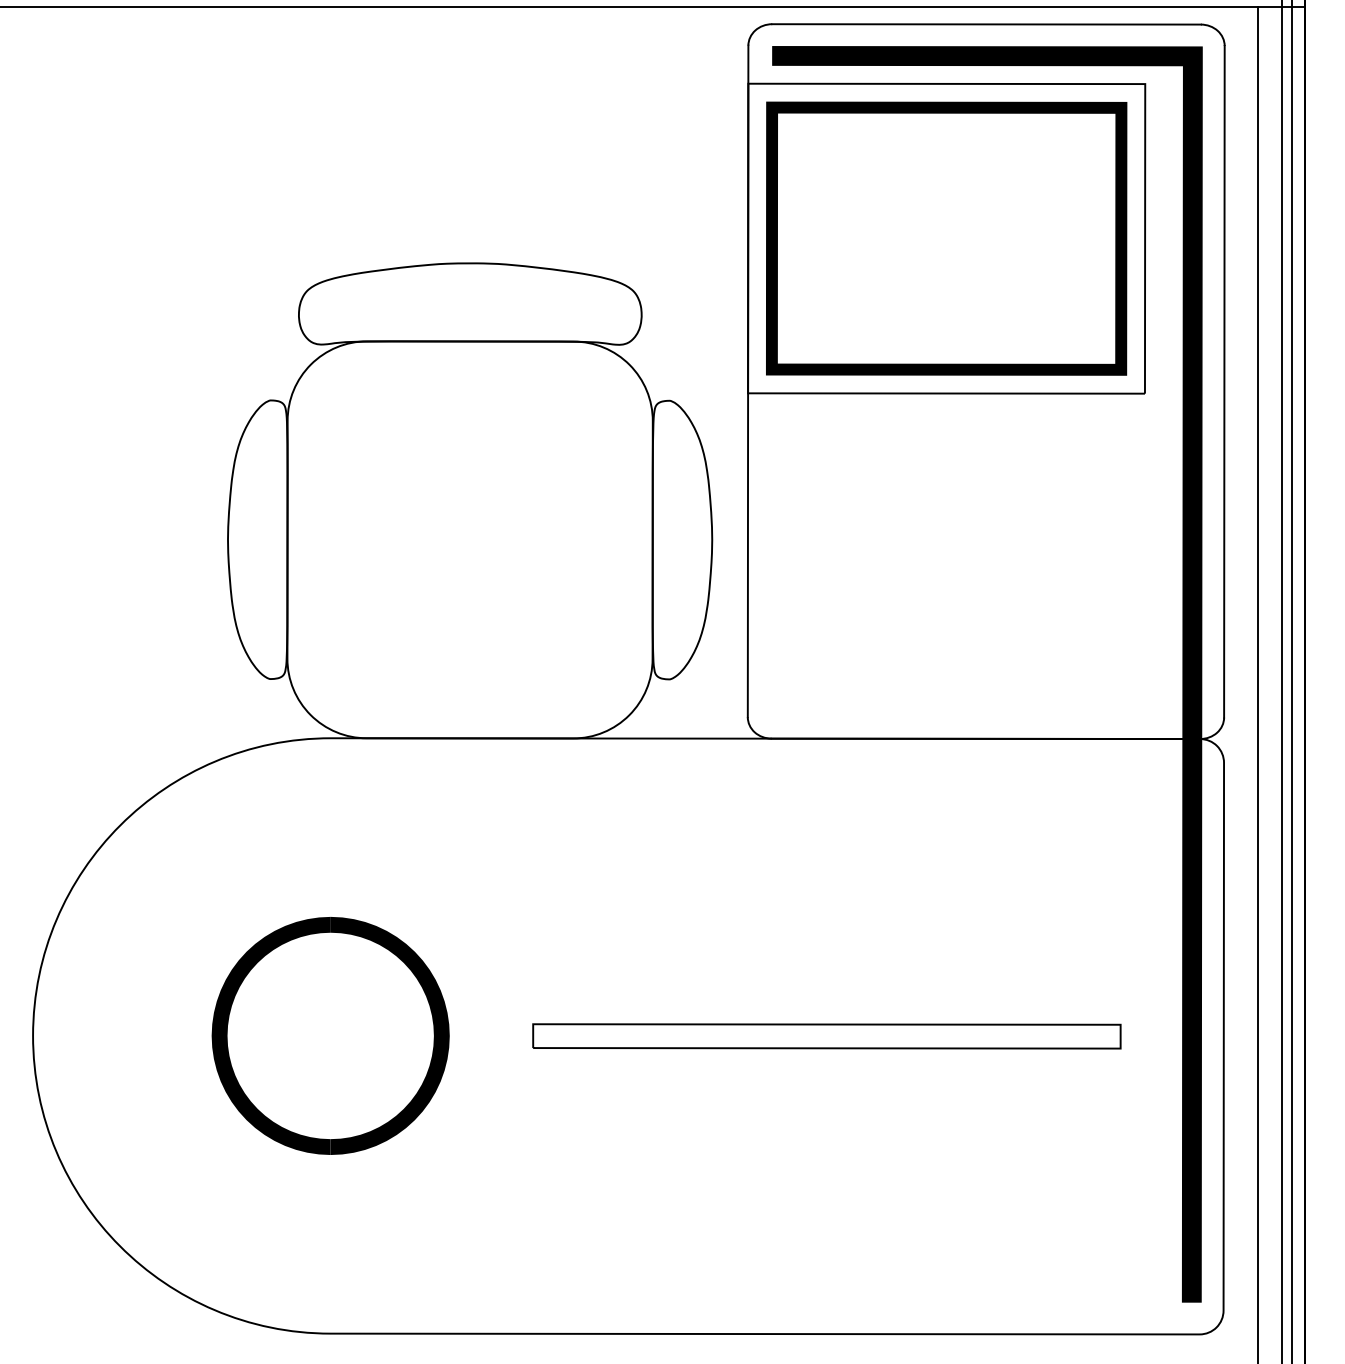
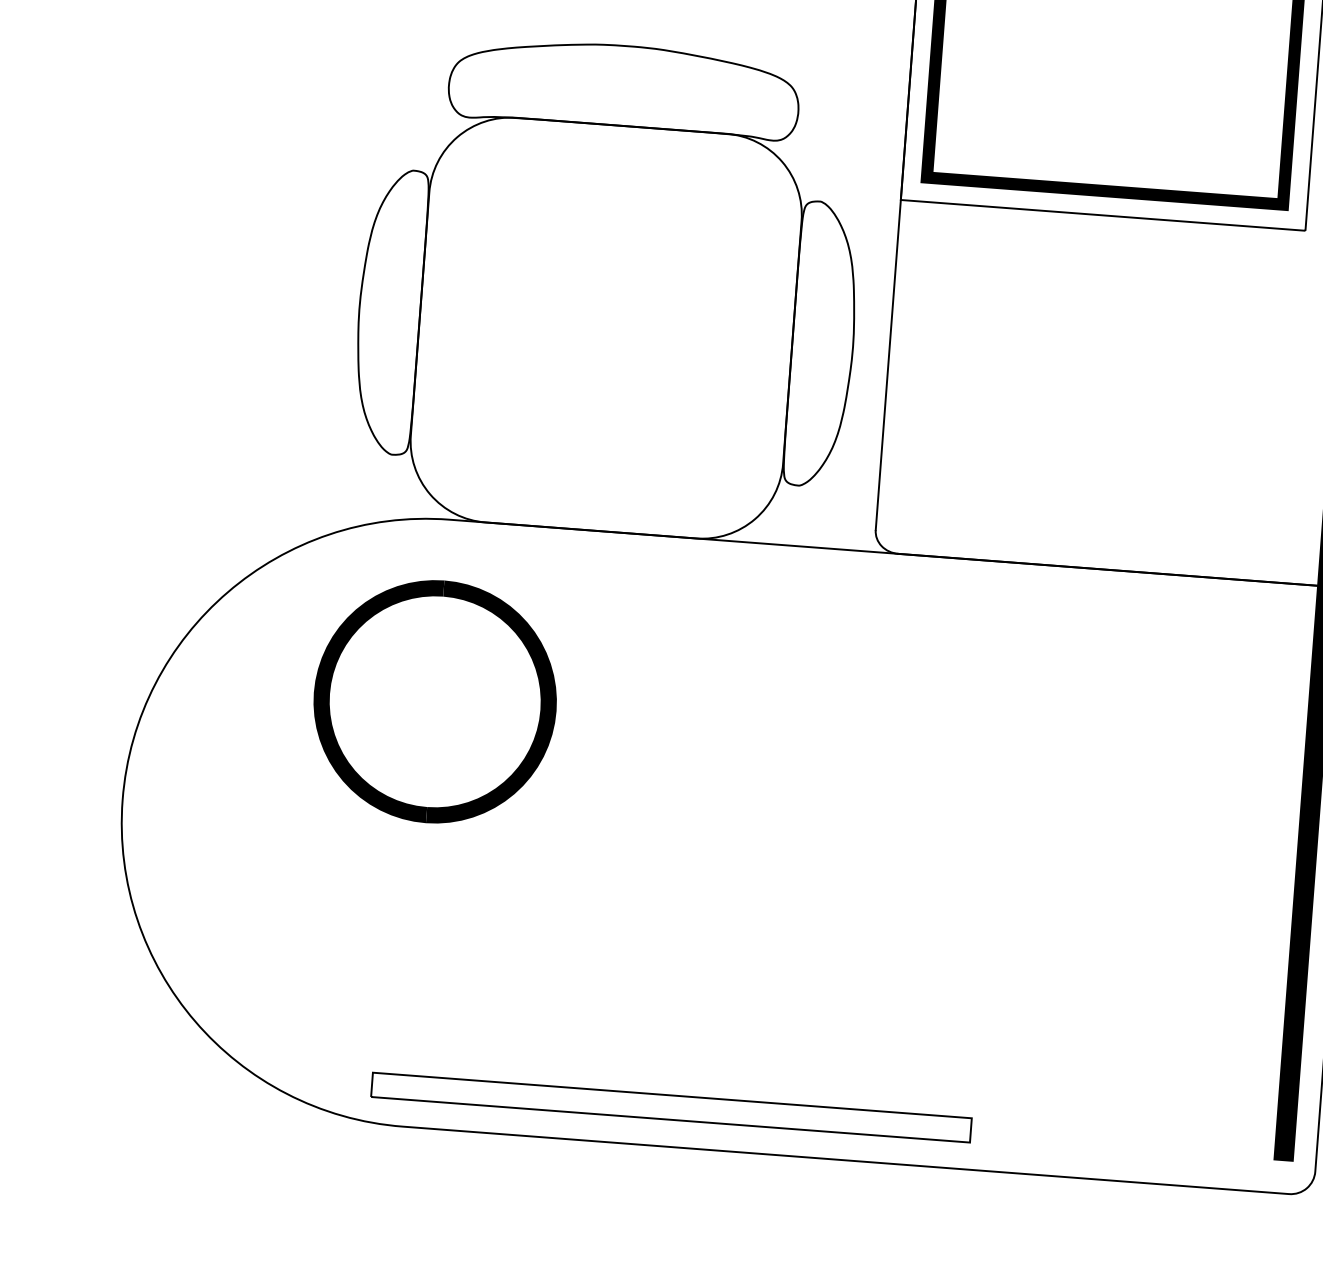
part: (330, 1035) -> (435, 701), moved
part: (826, 1036) -> (671, 1107), moved

